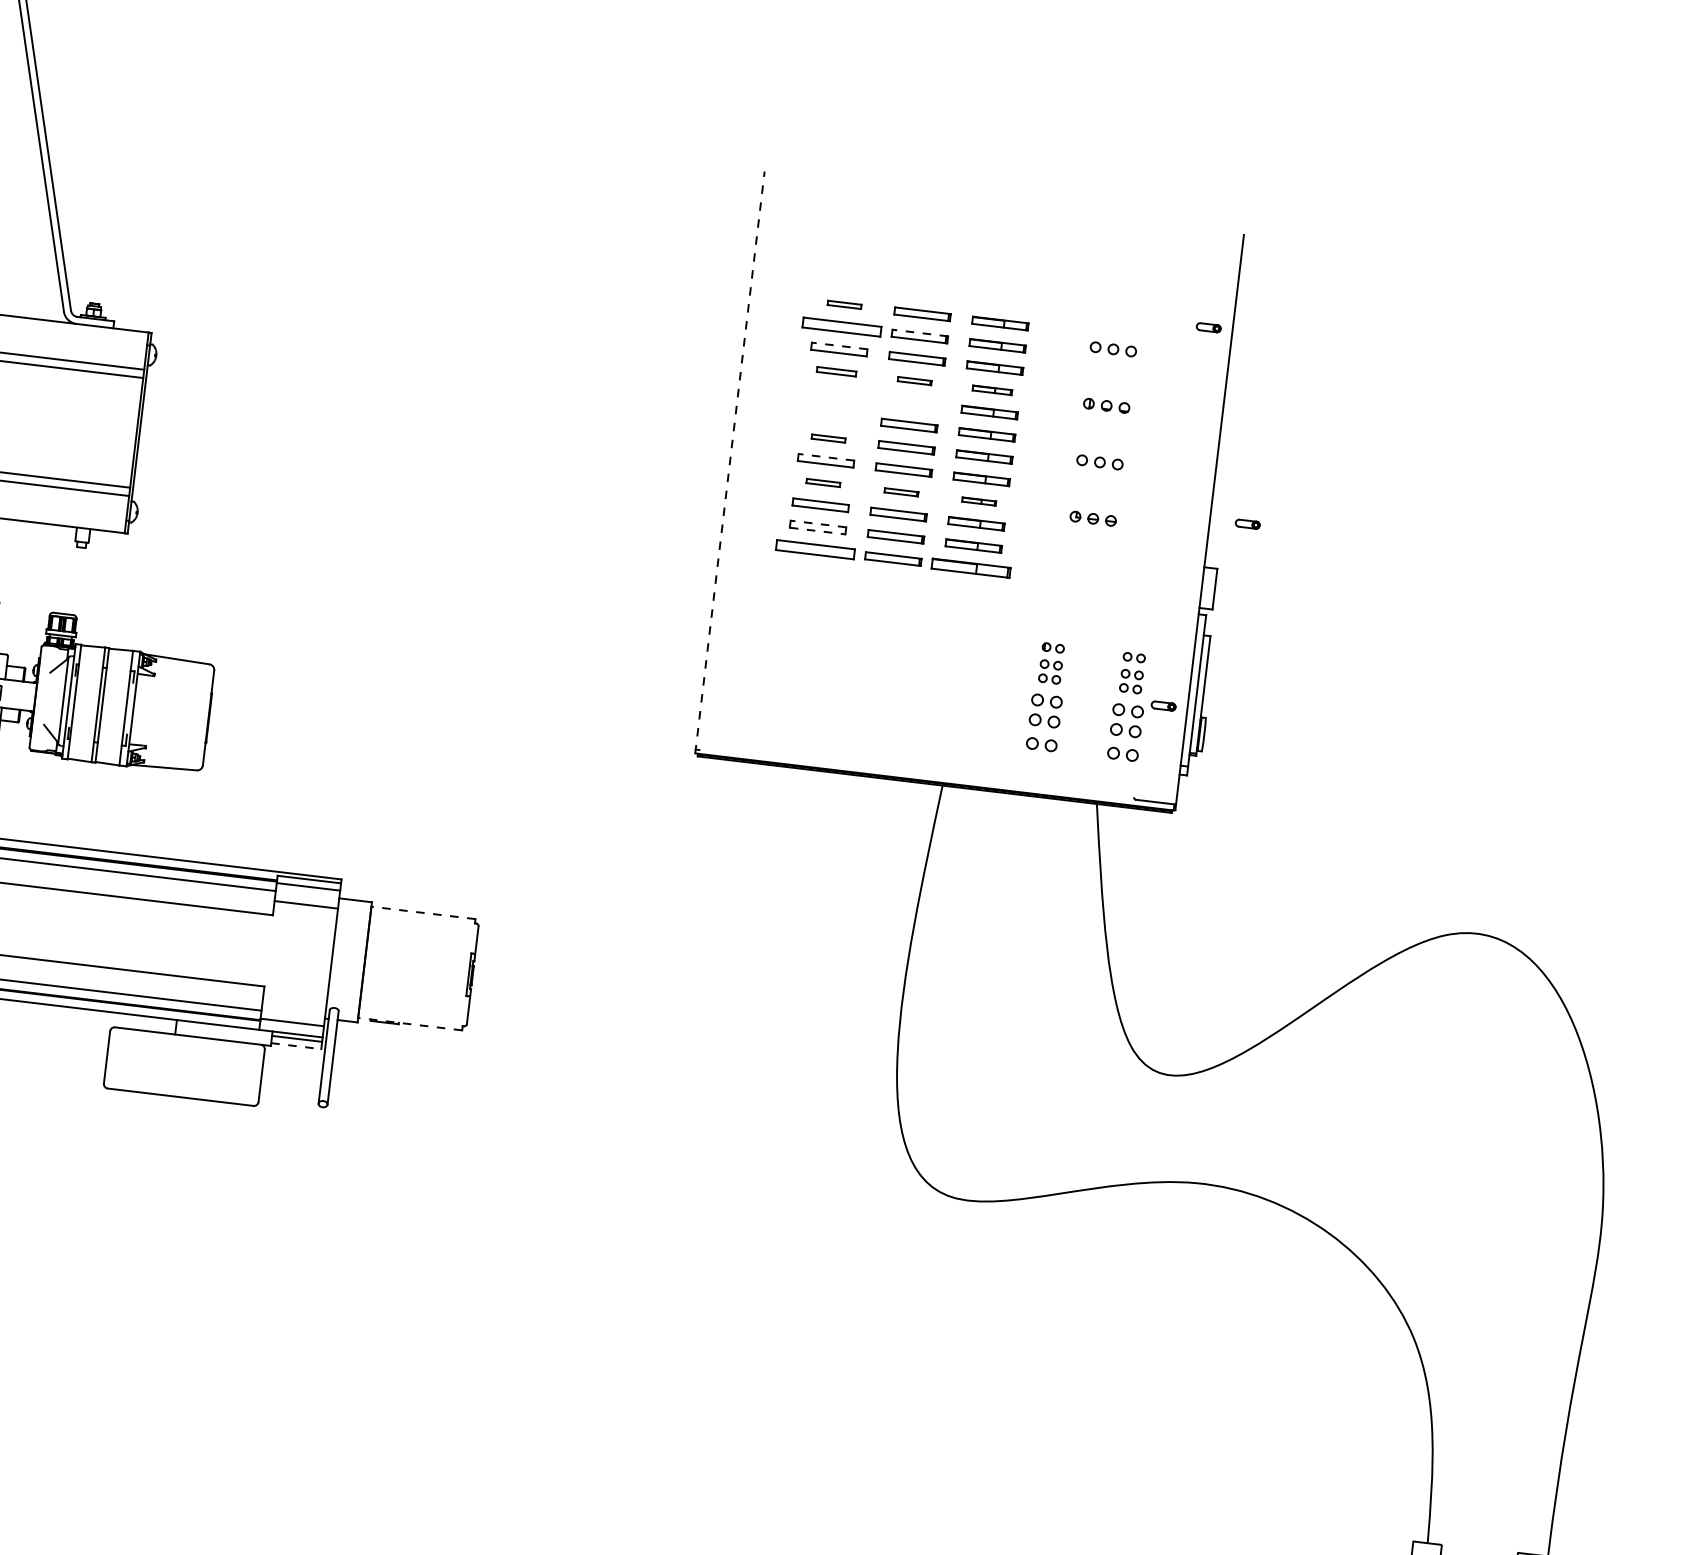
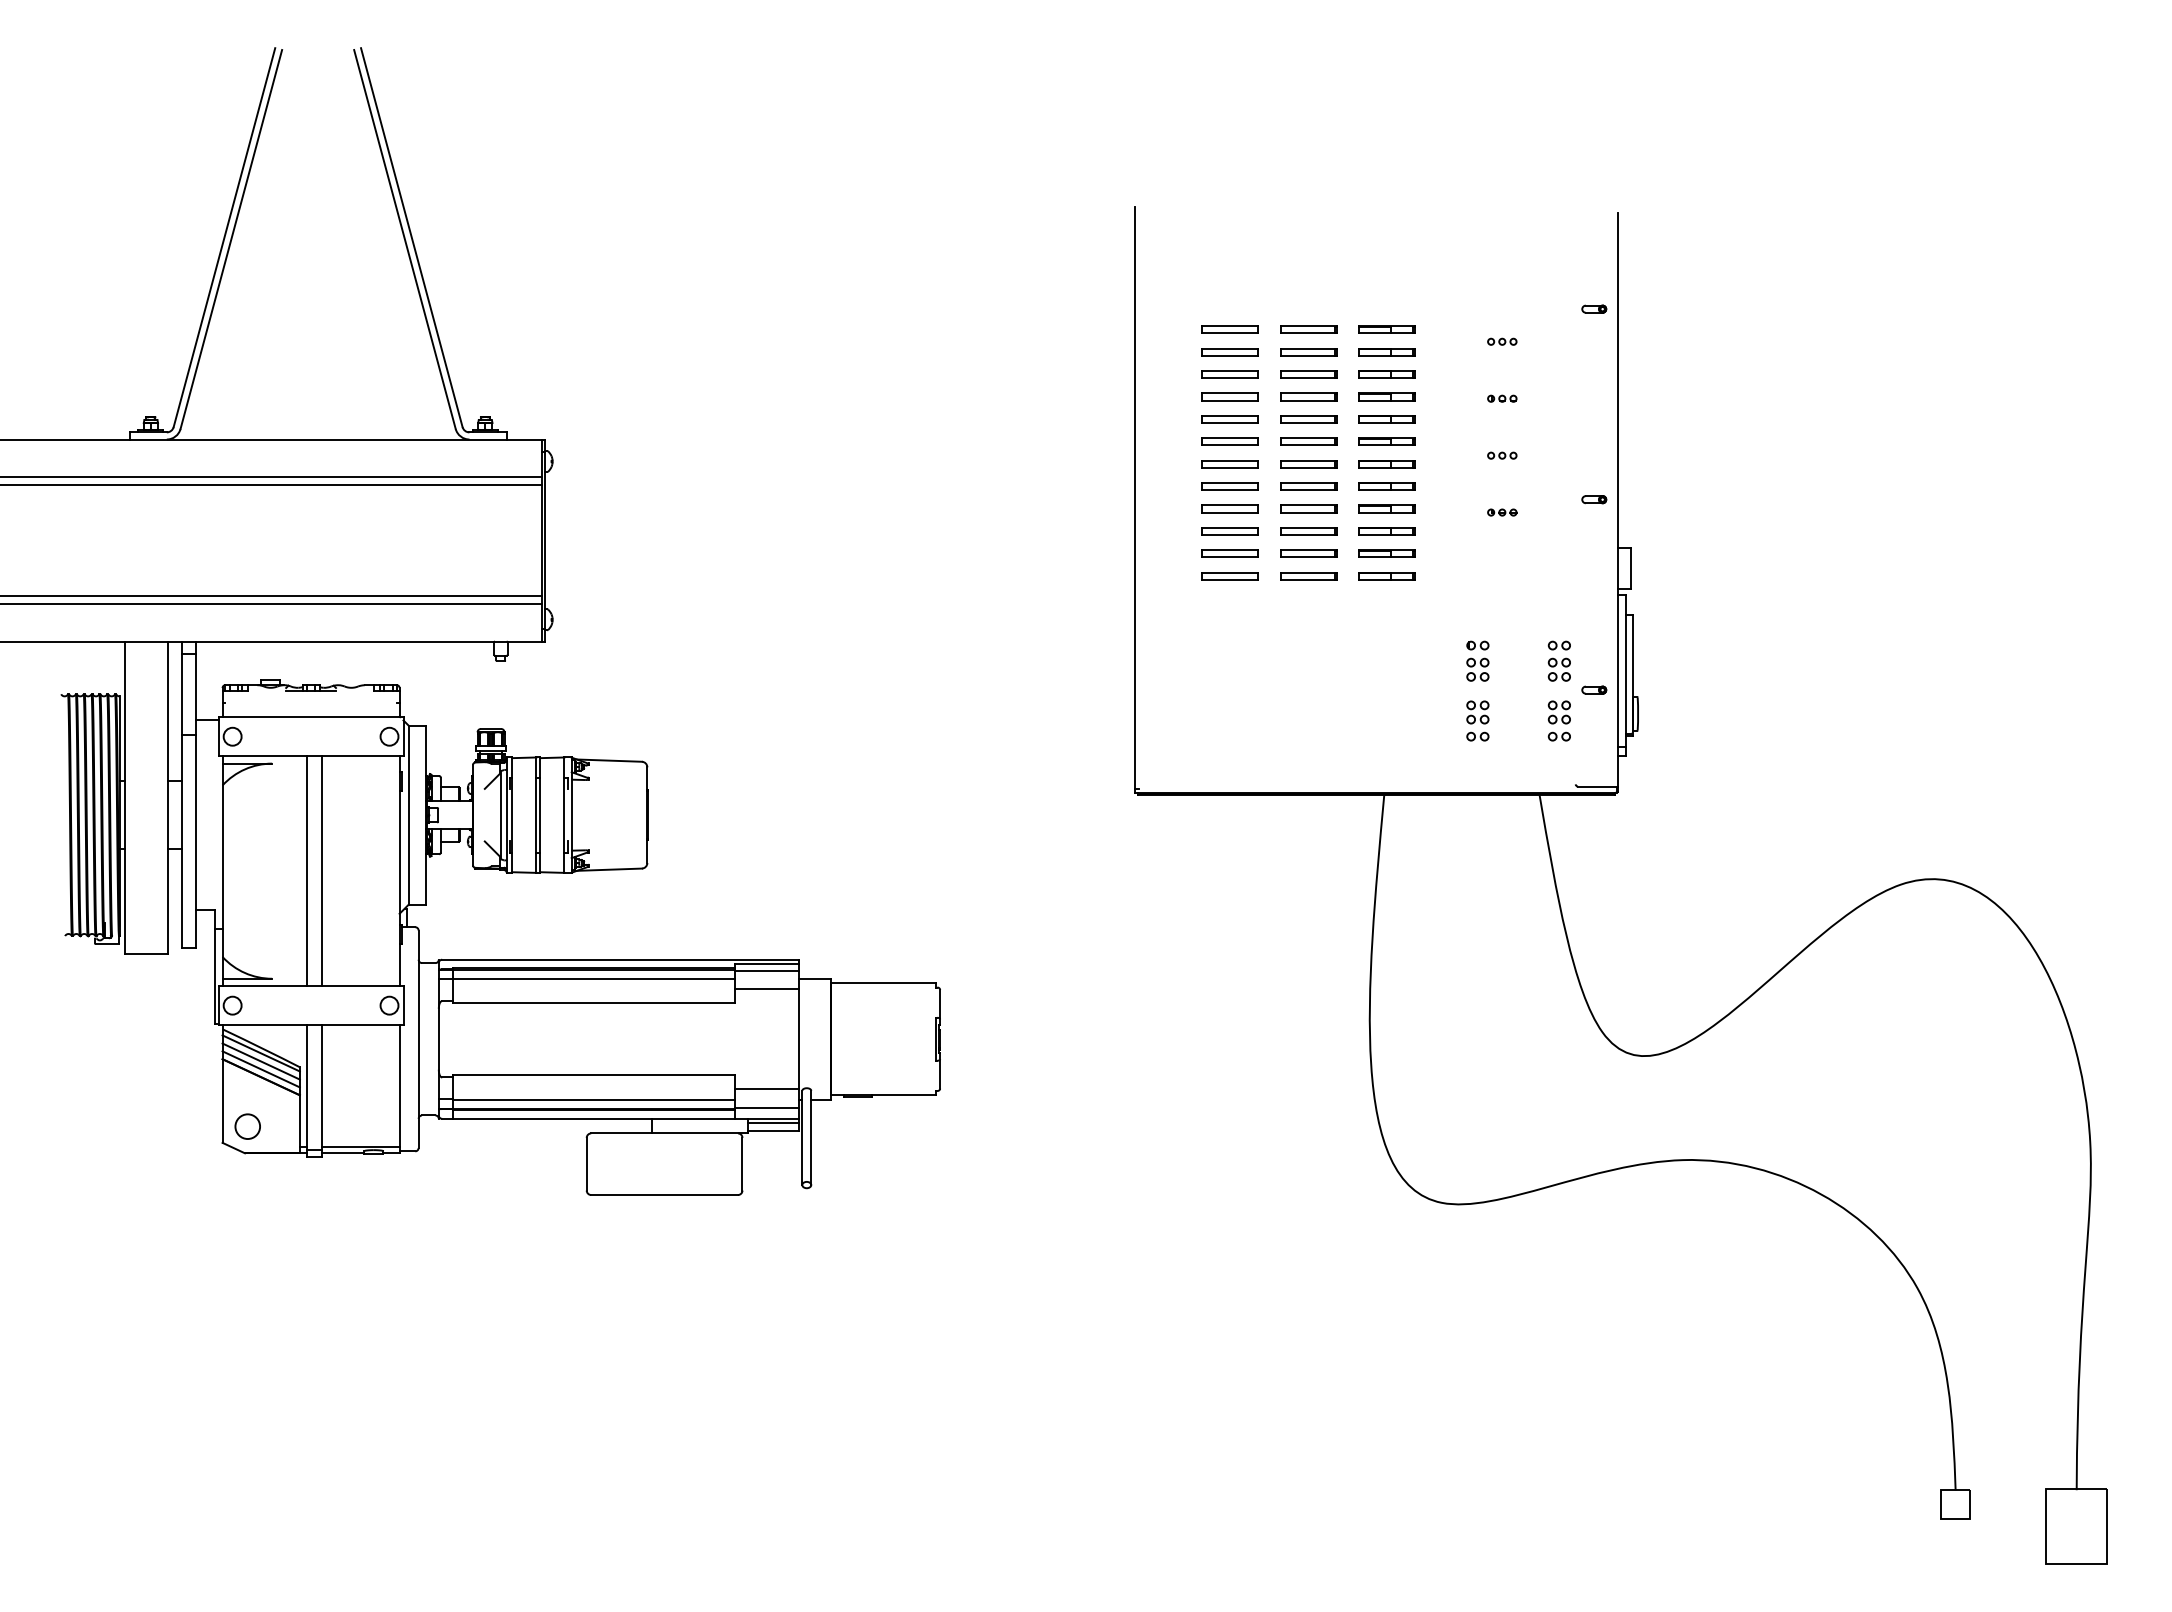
part: (844, 304) -> (1229, 329), size x1.67
part: (841, 327) -> (1229, 352), size x0.71
line: (920, 332) -> (1308, 348), dashed -> solid
line: (839, 346) -> (1229, 371), dashed -> solid
part: (1113, 348) -> (1502, 341), size x0.62
part: (836, 371) -> (1229, 396), size x1.43
part: (914, 380) -> (1308, 396), size x1.67
part: (992, 389) -> (1386, 396), size x1.43
part: (833, 394) -> (1229, 419), added
part: (911, 403) -> (1308, 419), added
part: (1107, 405) -> (1502, 398), size x0.62
part: (830, 415) -> (1229, 441), added
part: (828, 438) -> (1229, 464), size x1.67
line: (825, 457) -> (1229, 483), dashed -> solid
line: (729, 462) -> (1134, 499), dashed -> solid
part: (1100, 462) -> (1502, 455), size x0.62
part: (822, 482) -> (1229, 508), size x1.67
part: (901, 491) -> (1308, 508), size x1.67
part: (978, 501) -> (1386, 508), size x1.67
part: (1093, 518) -> (1502, 512), size x0.62
line: (817, 524) -> (1229, 550), dashed -> solid
part: (1247, 524) -> (1594, 499), moved
line: (818, 531) -> (1230, 557), dashed -> solid
part: (814, 549) -> (1229, 576), size x0.71
part: (970, 568) -> (1386, 576), size x0.71
part: (1044, 722) -> (1477, 720), size x0.71
part: (1124, 731) -> (1558, 720), size x0.71
line: (423, 913) -> (883, 983), dashed -> solid
line: (294, 1004) -> (766, 1089), added
line: (409, 1024) -> (883, 1095), dashed -> solid
line: (296, 1046) -> (773, 1130), dashed -> solid

